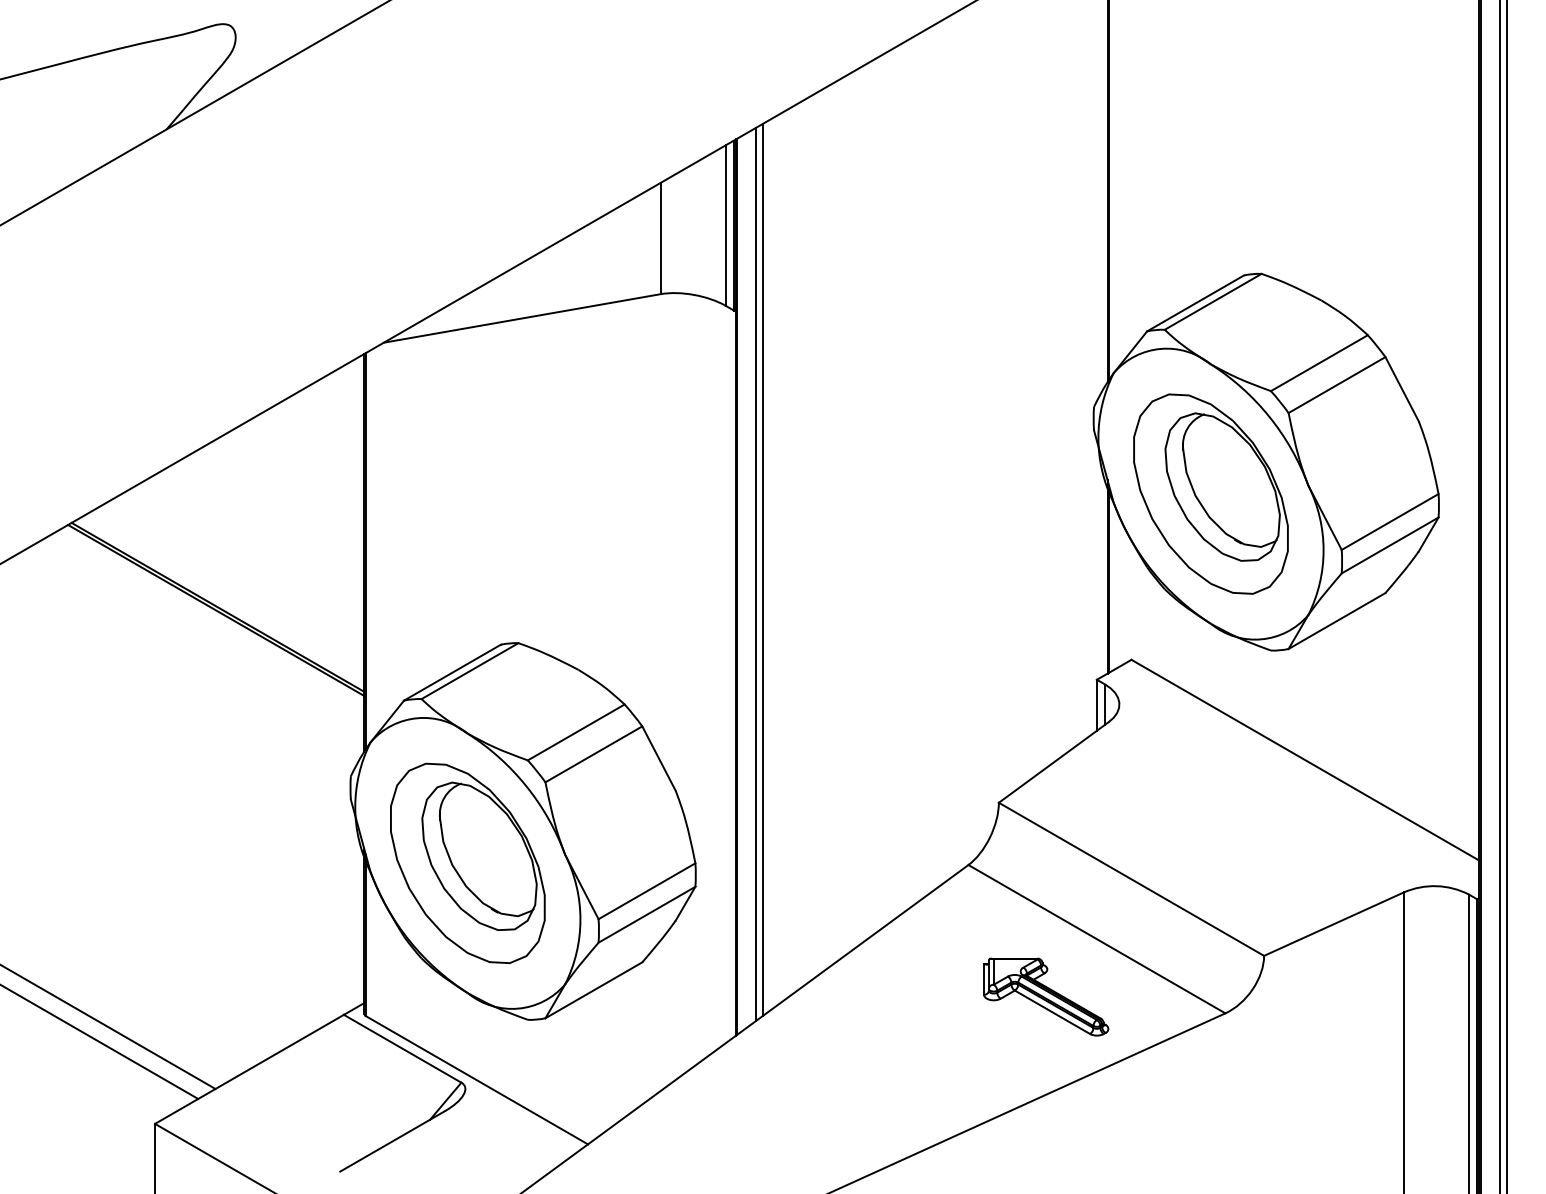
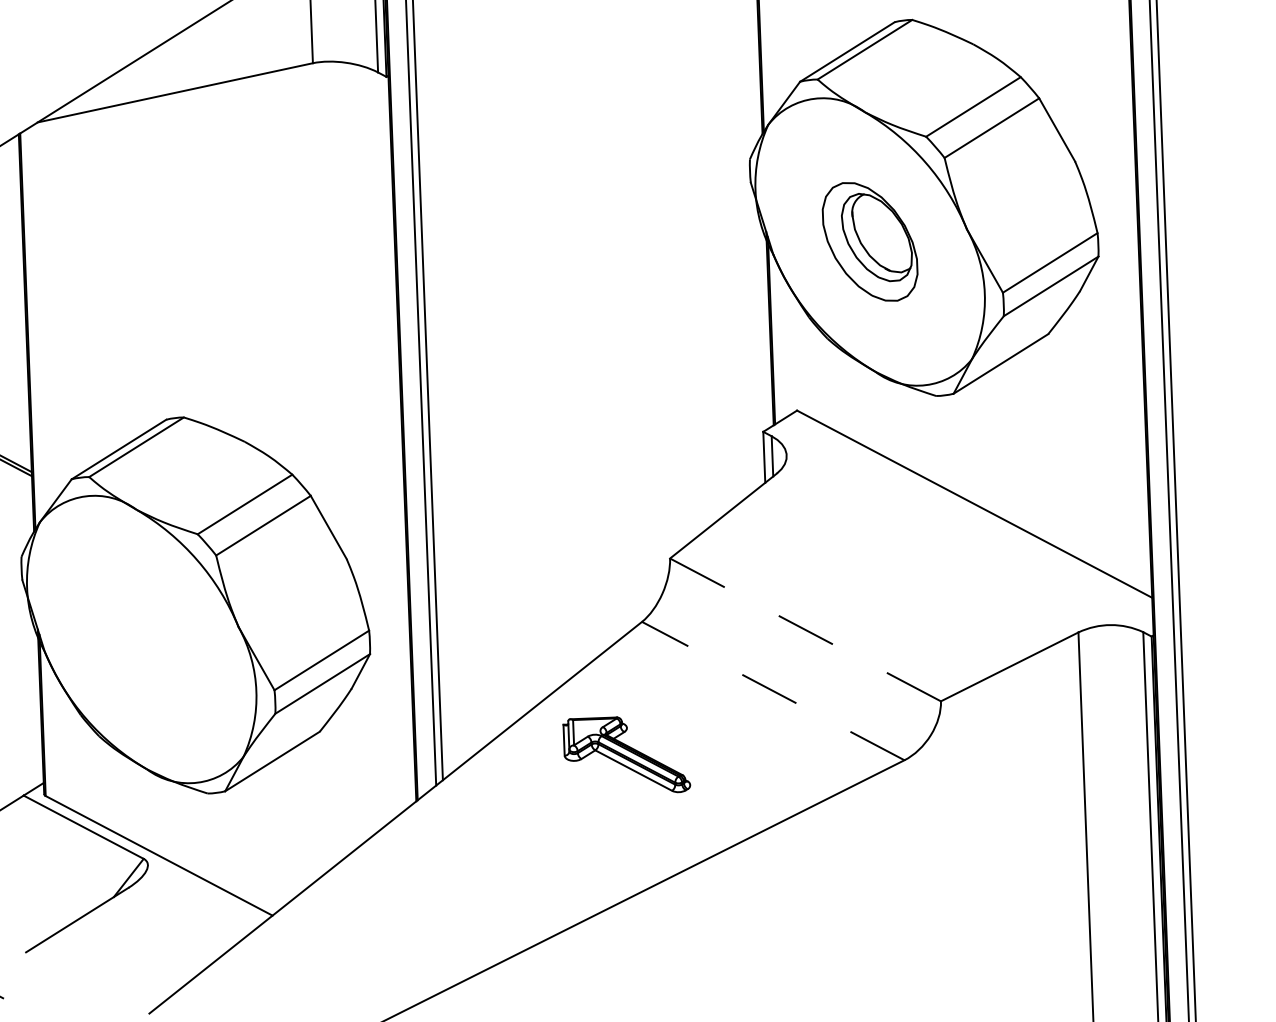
part: (1210, 493) -> (869, 241), size x0.6
part: (467, 862) -> (141, 638), removed
line: (1131, 879) -> (805, 630), solid -> dashed
line: (1096, 938) -> (772, 690), solid -> dashed
part: (1046, 996) -> (627, 755), moved

